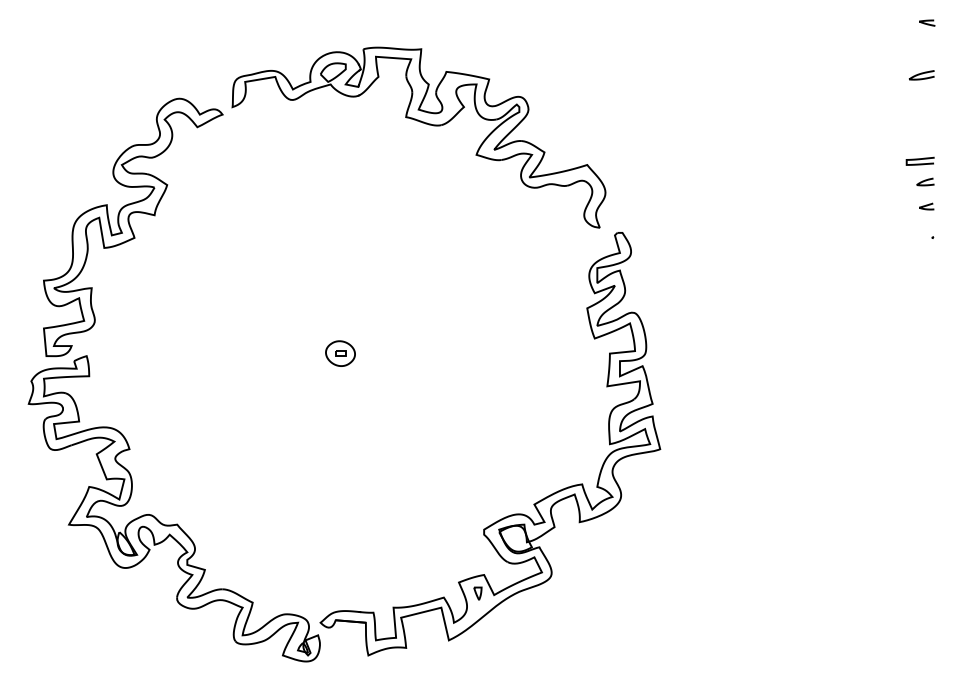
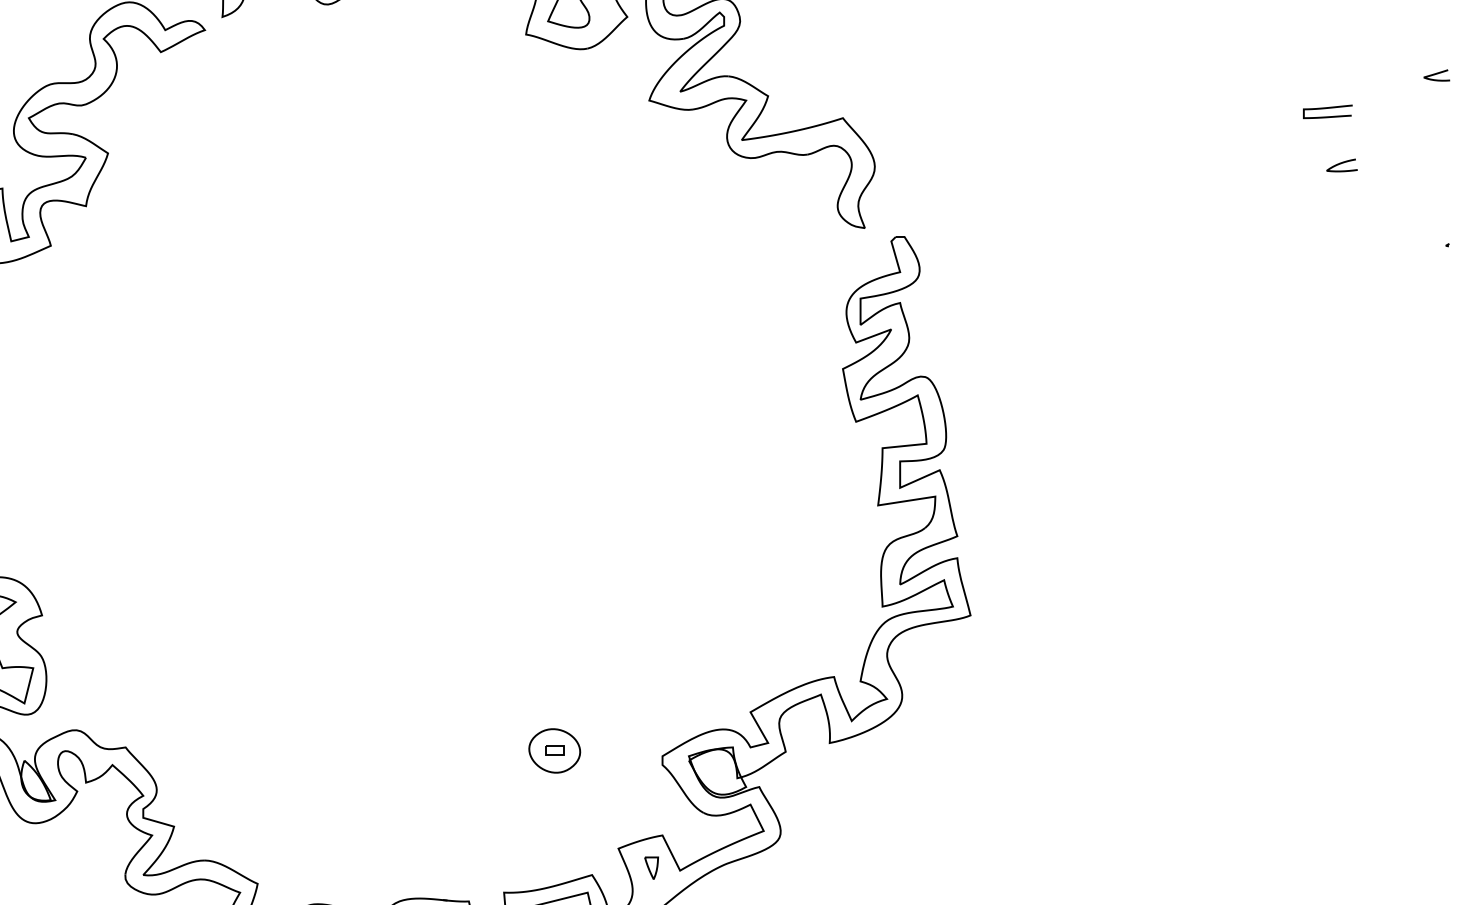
curve: (919, 160) -> (1326, 110), moved
curve: (925, 181) -> (1341, 164), moved
curve: (926, 206) -> (1436, 75), moved
part: (340, 353) -> (554, 750), moved

